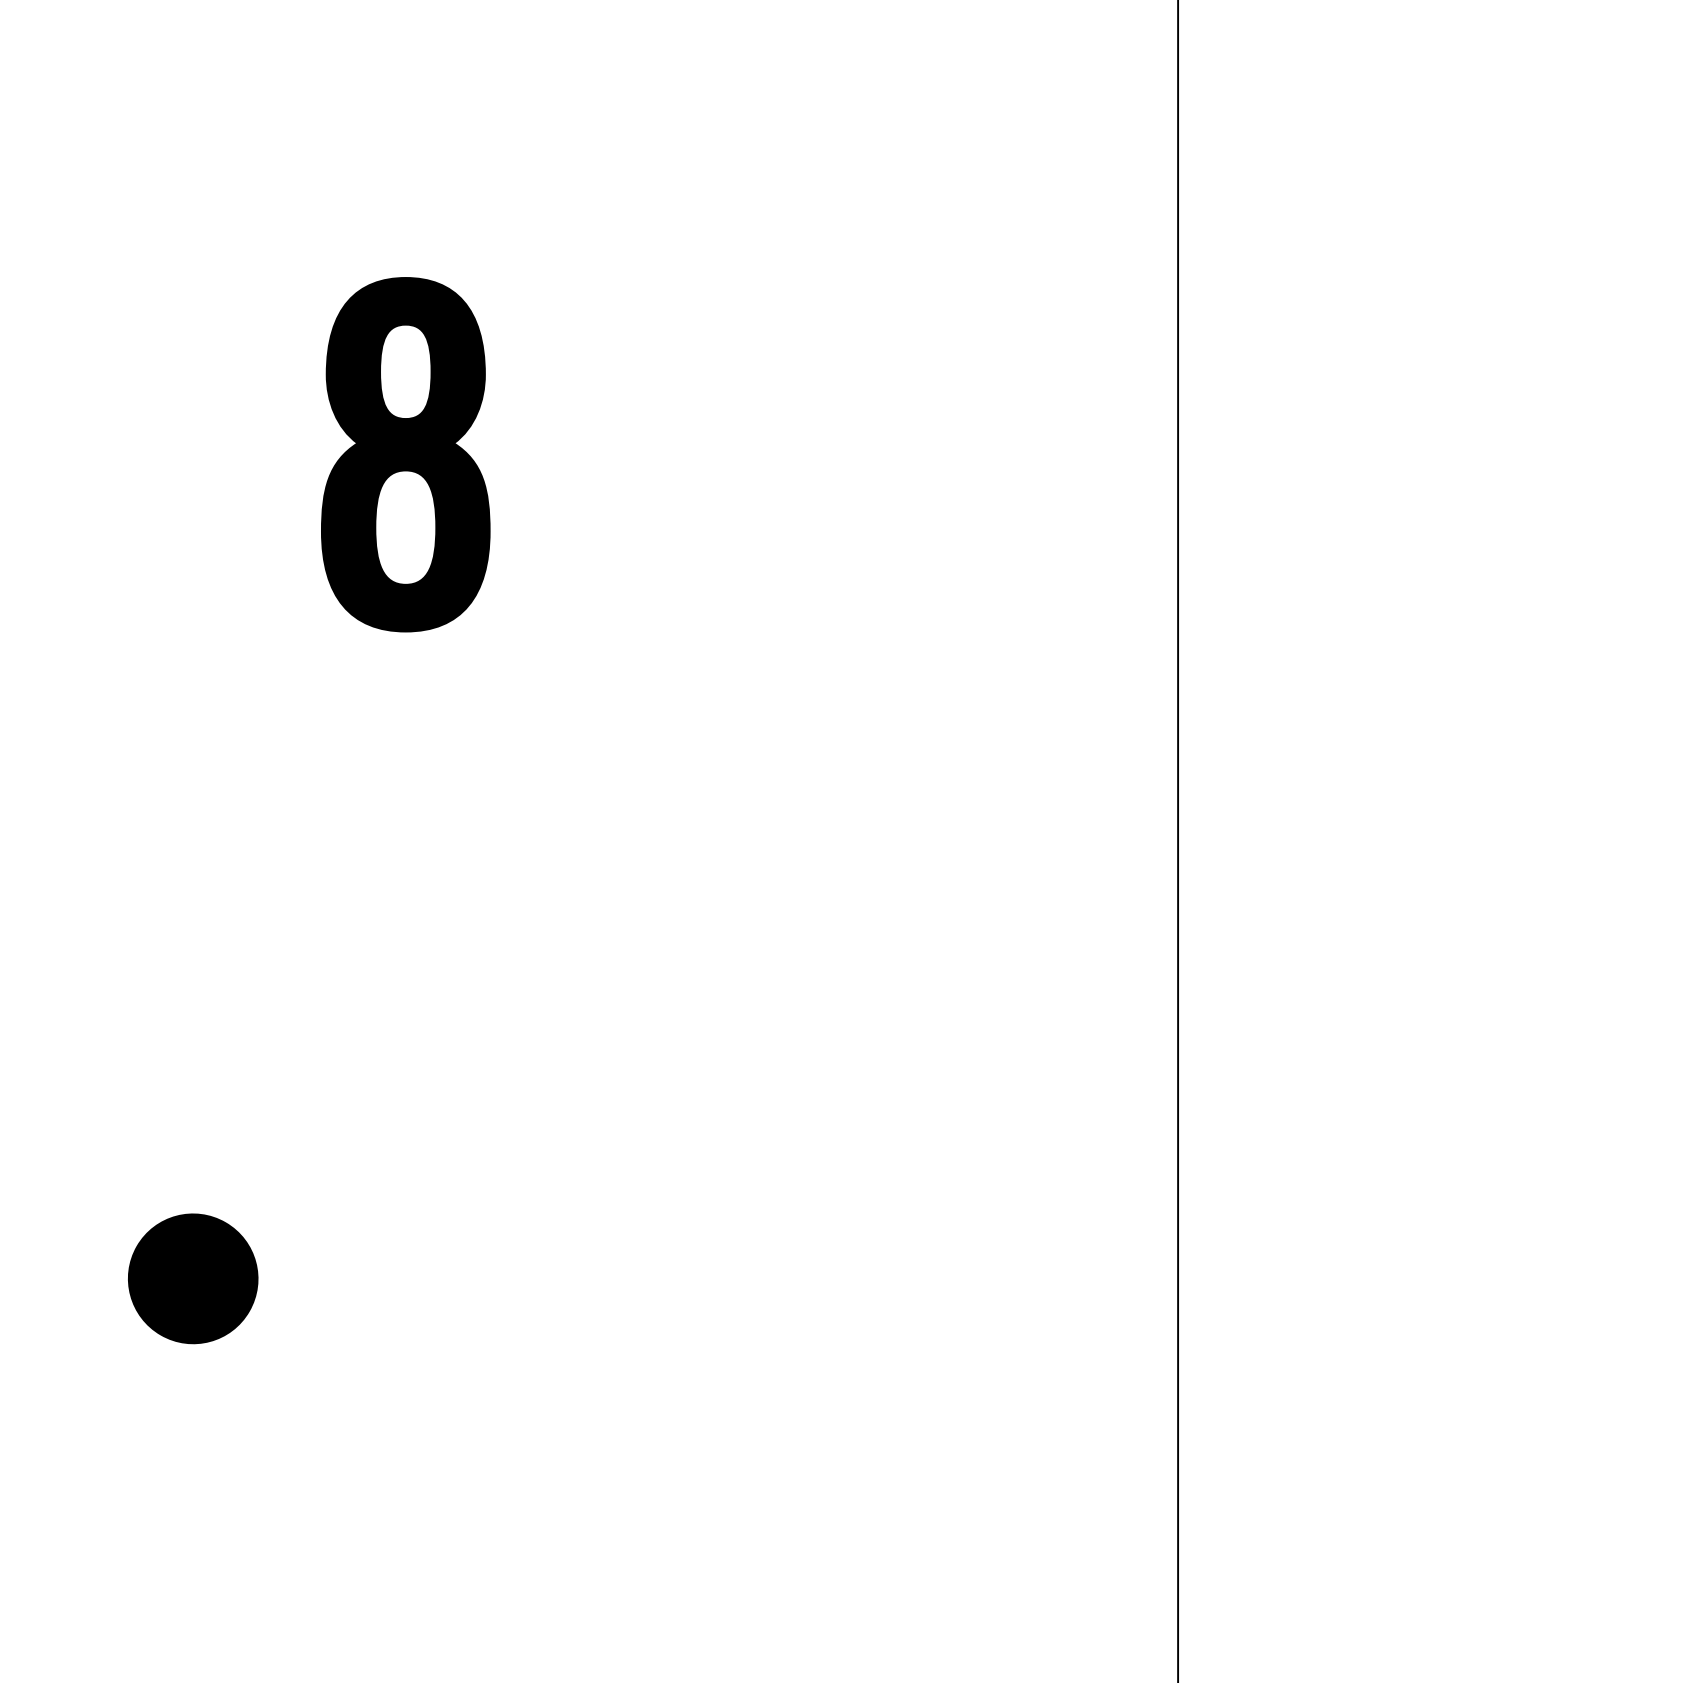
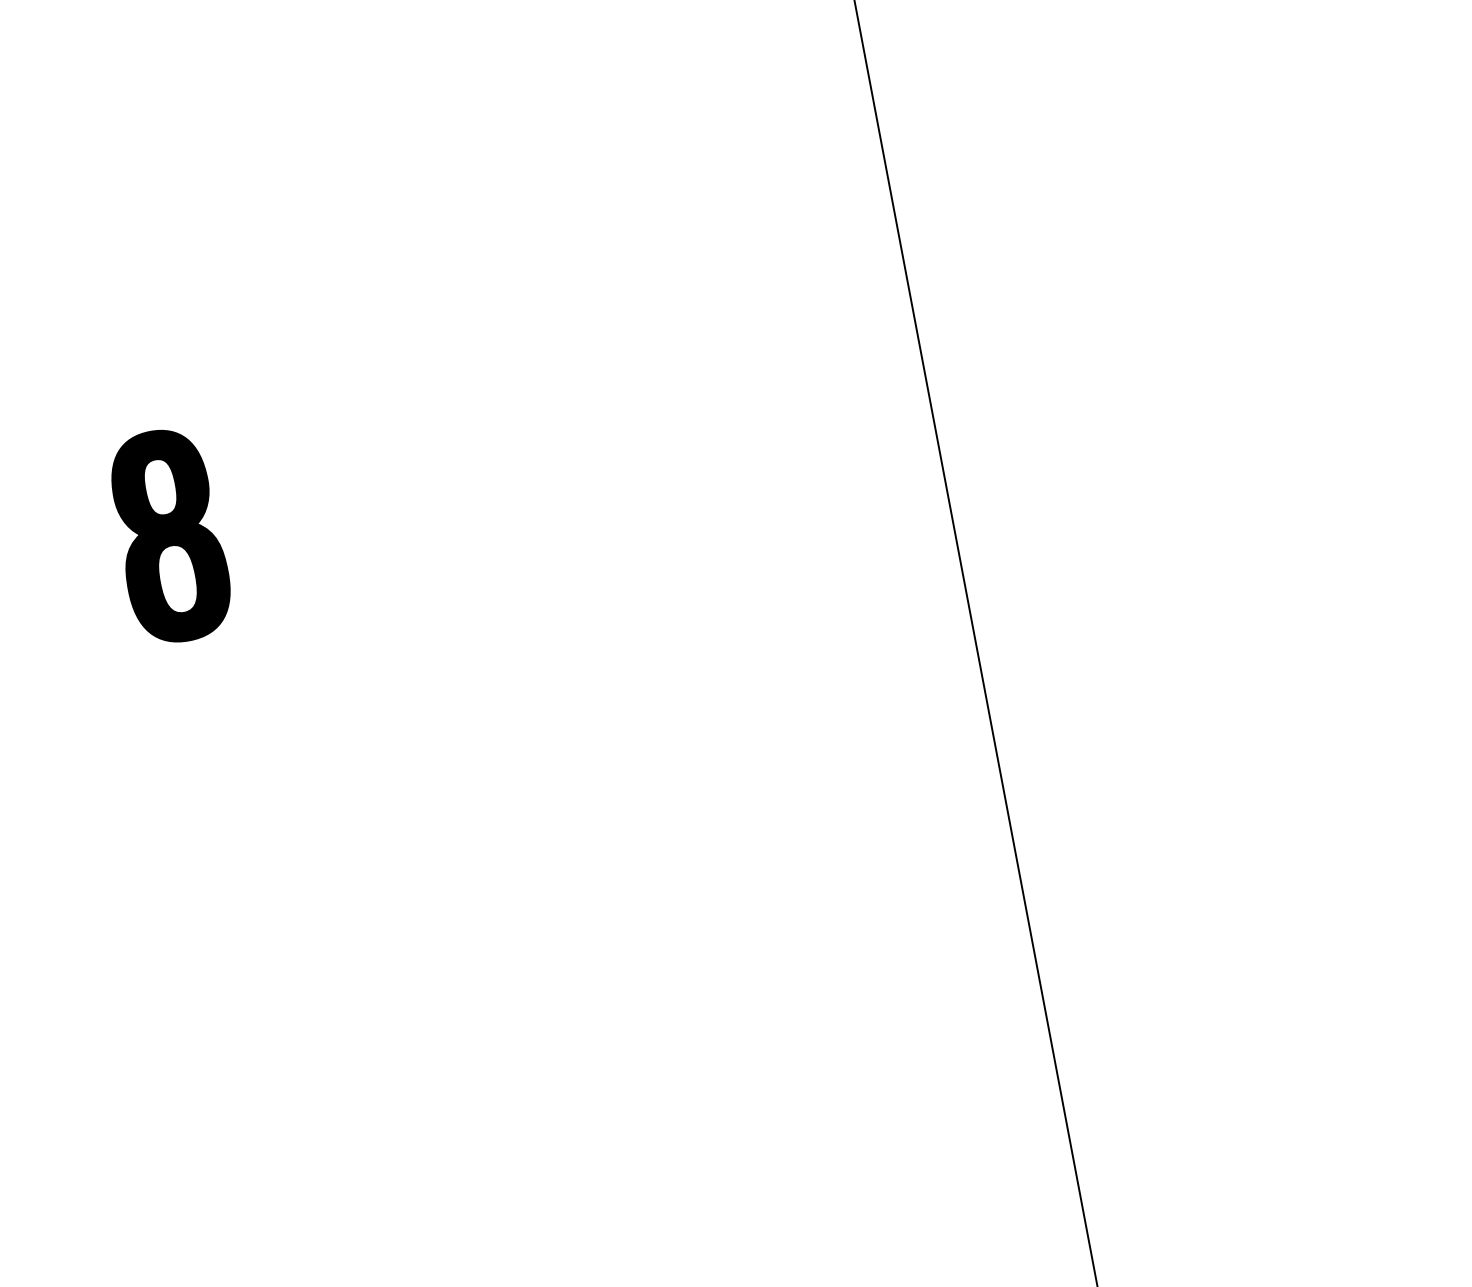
part: (405, 454) -> (169, 535), size x0.6

